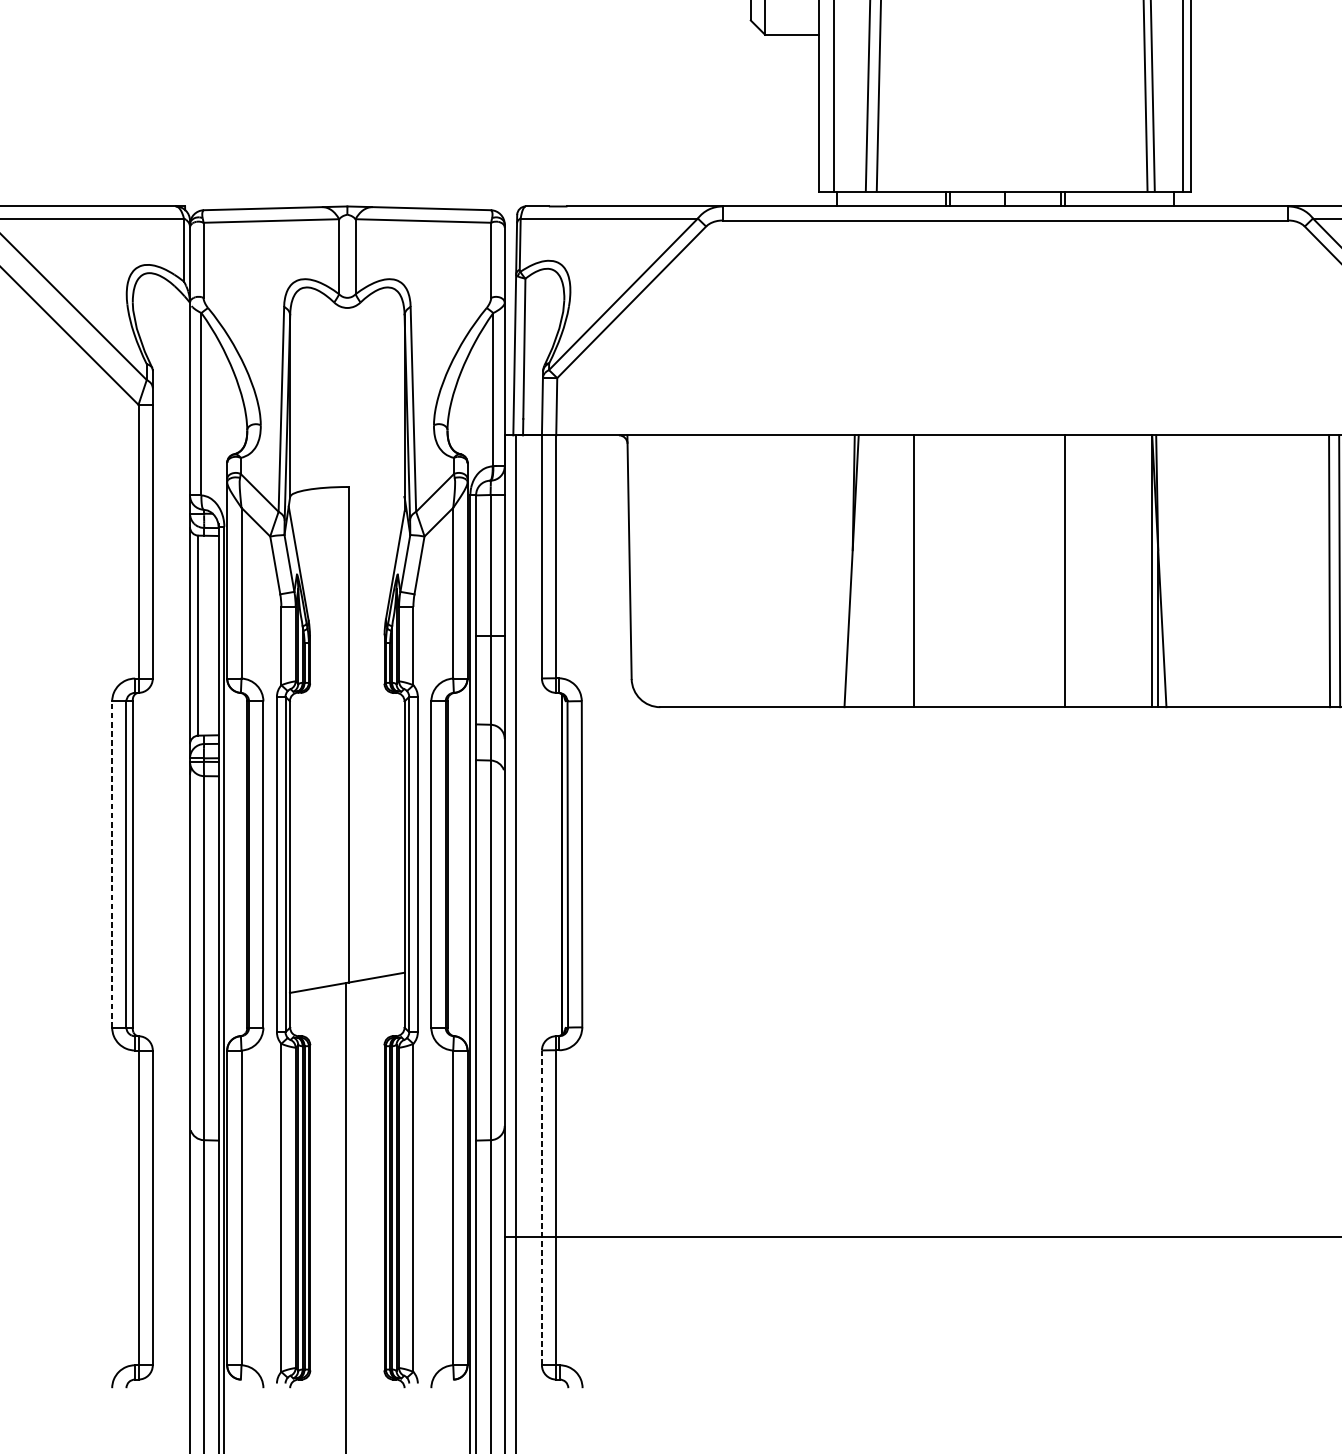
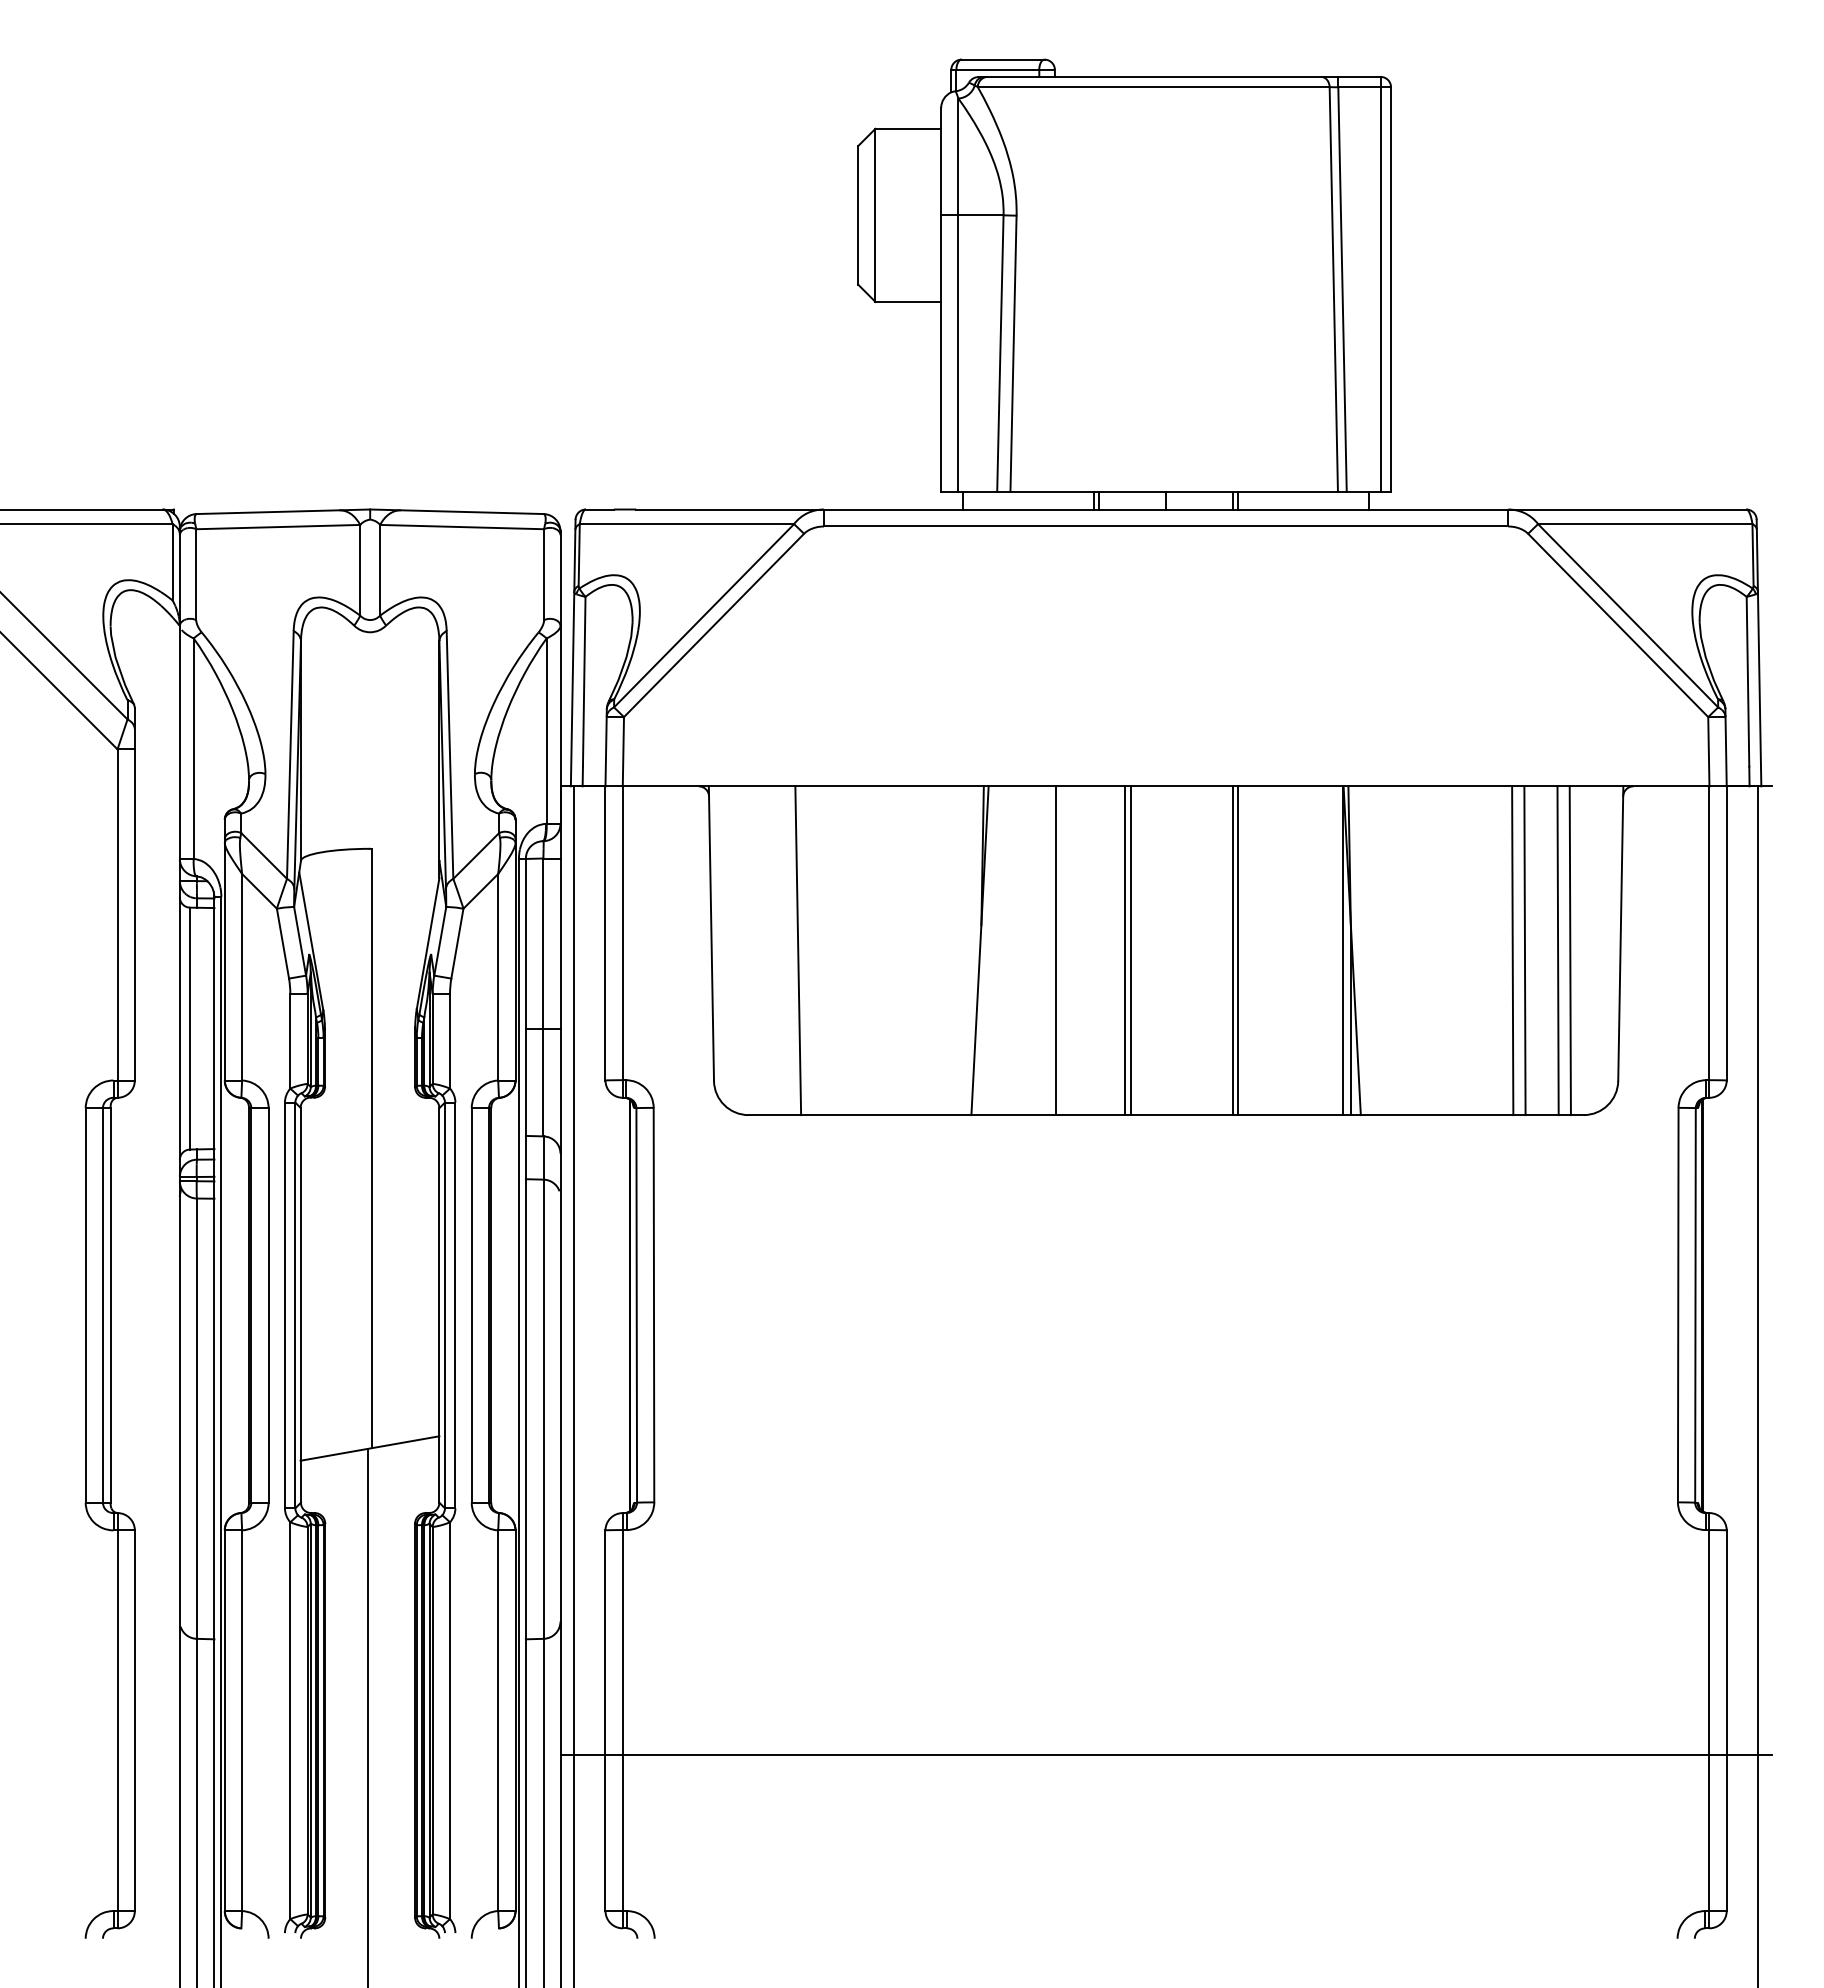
line: (701, 571) -> (798, 950), added
line: (971, 571) -> (1124, 950), added
line: (976, 571) -> (1131, 950), added
line: (1061, 571) -> (1233, 950), added
line: (1291, 571) -> (1512, 950), added
line: (1301, 571) -> (1524, 950), added
line: (112, 863) -> (85, 1304), dashed -> solid
line: (541, 1207) -> (605, 1720), dashed -> solid

